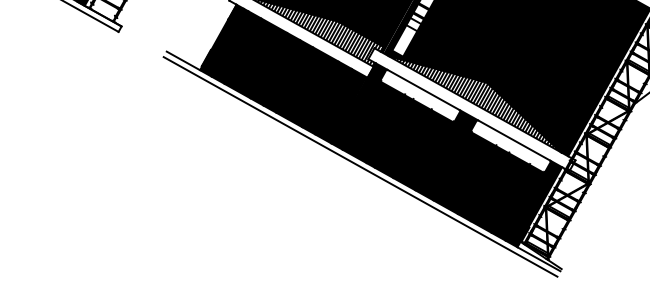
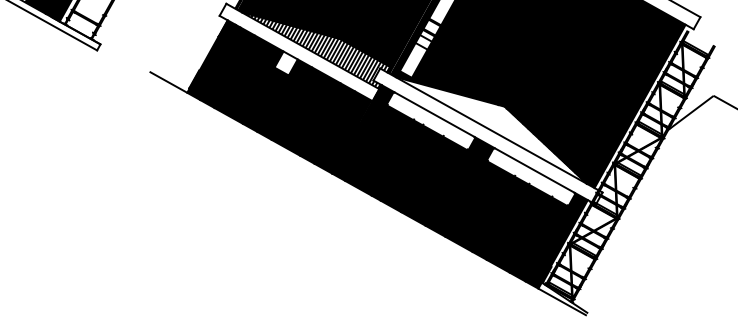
fill: (288, 43) -> (285, 63), removed
hatch: (475, 104) -> (491, 130), removed
line: (360, 166) -> (364, 199), removed

